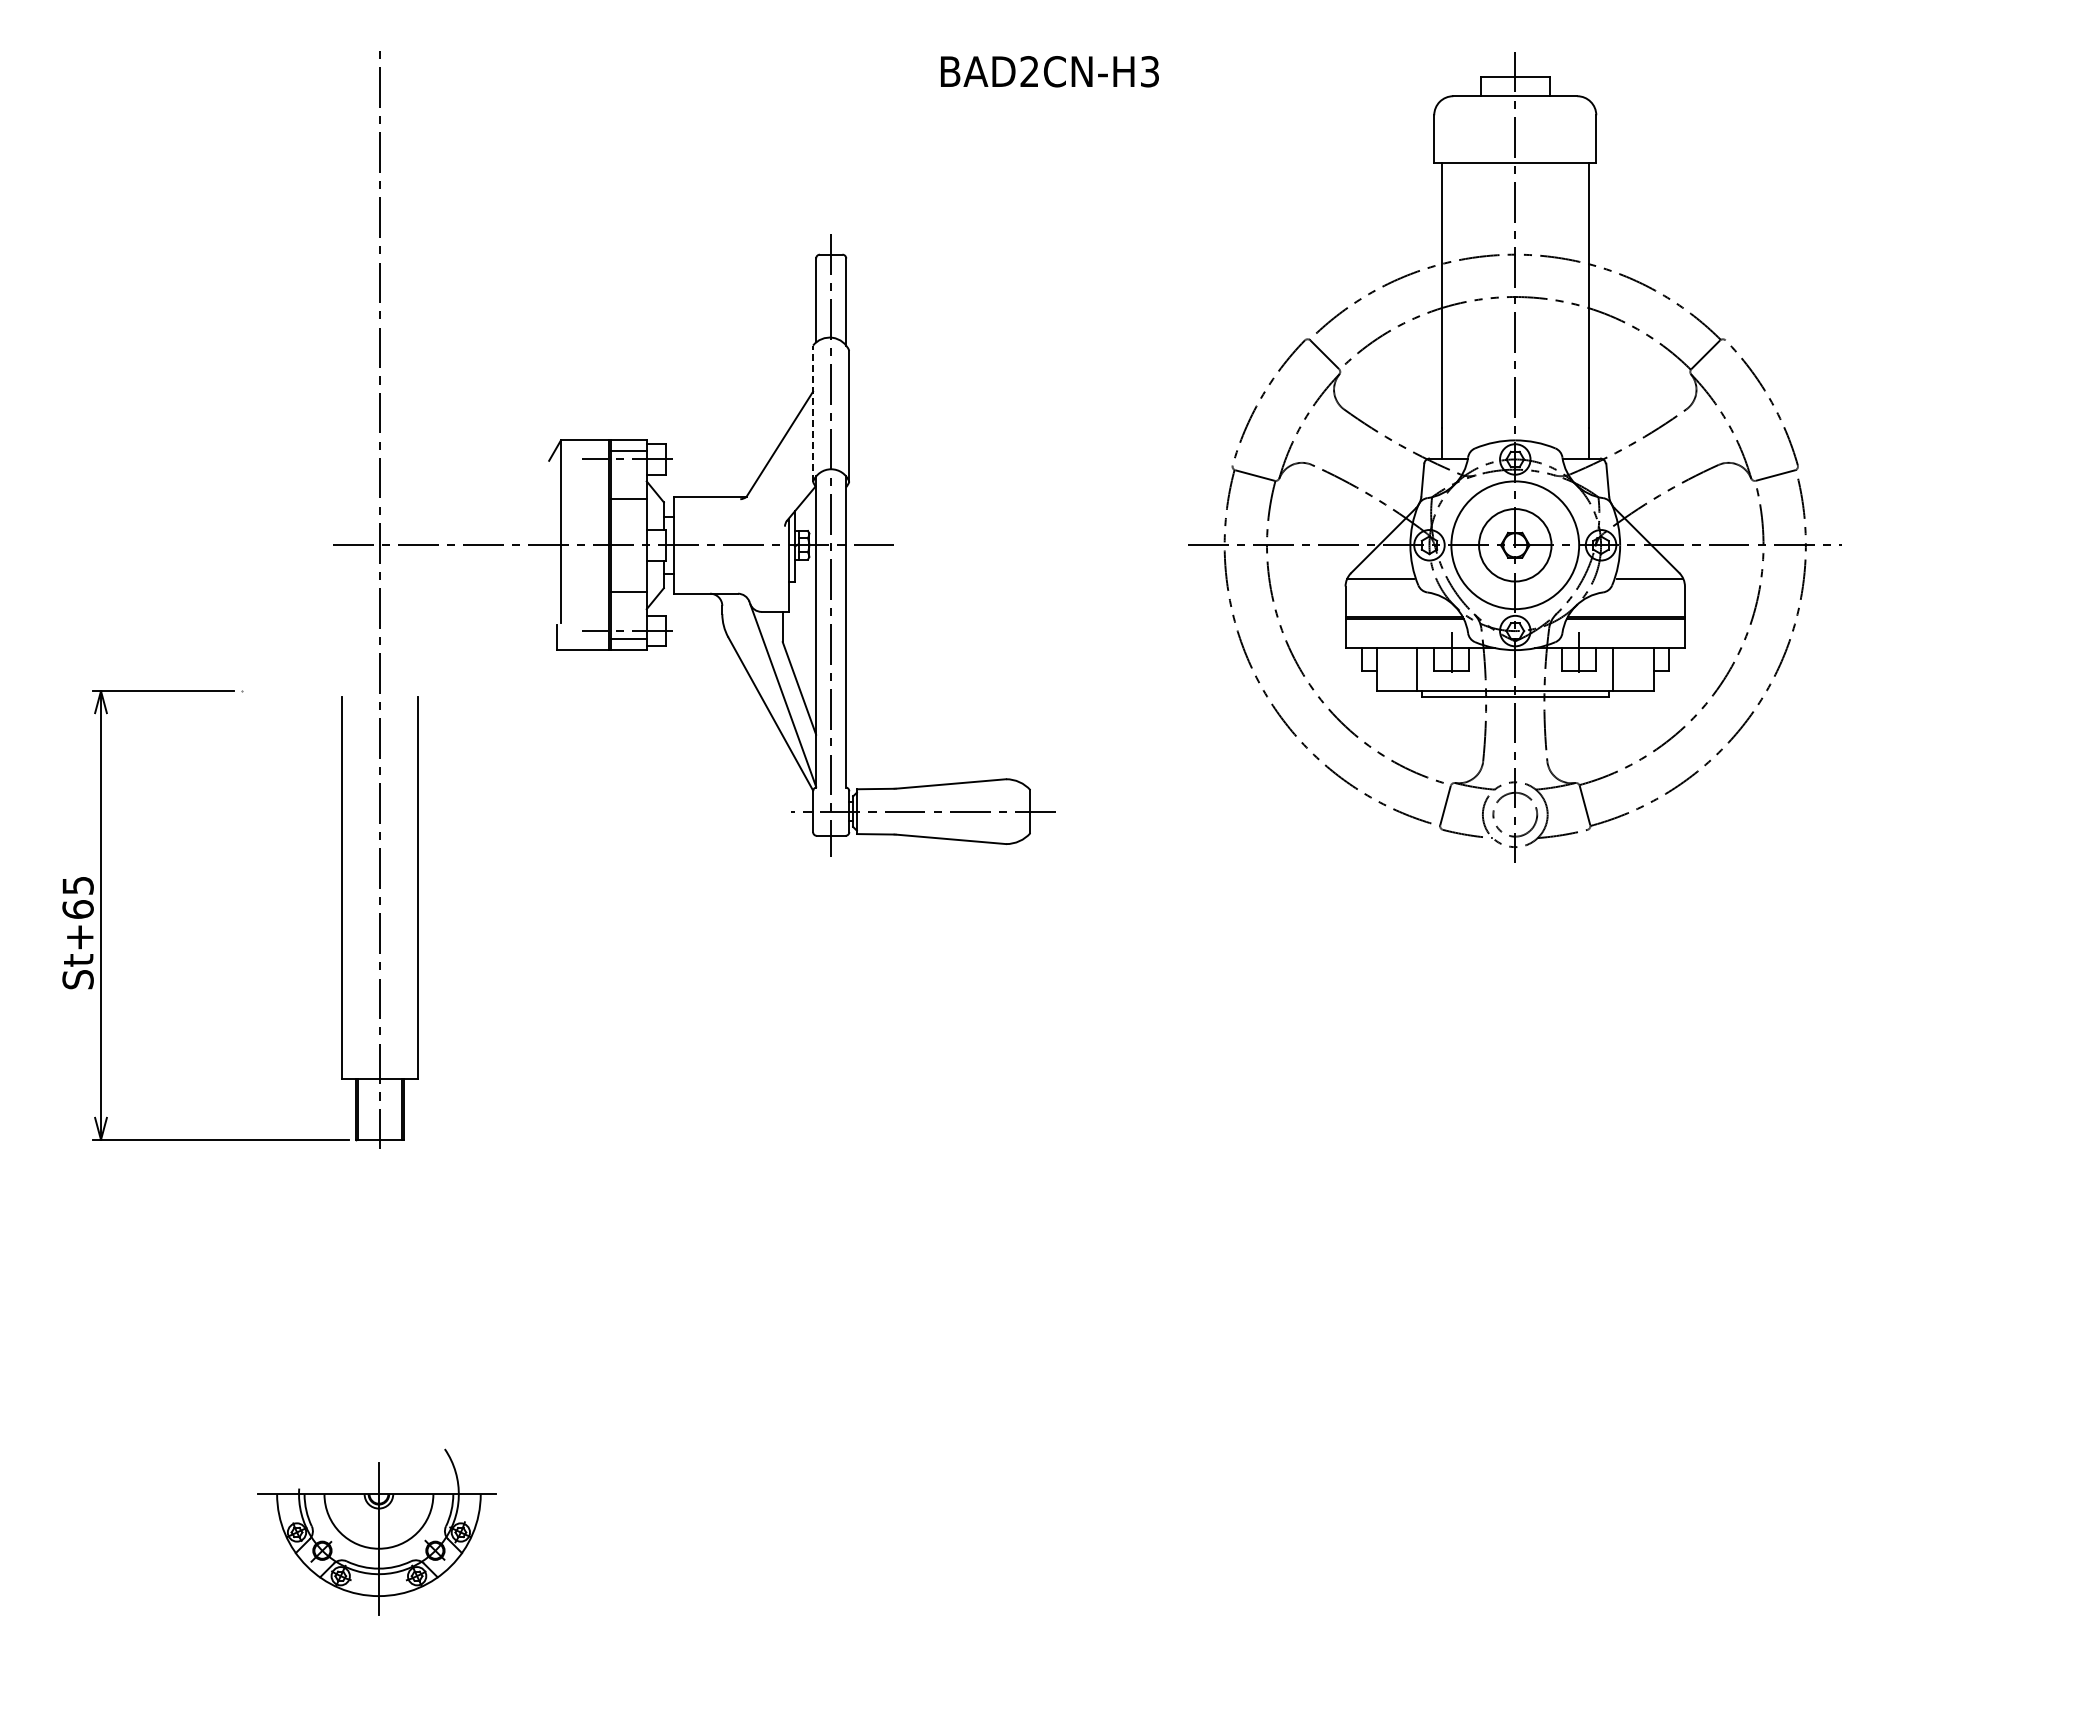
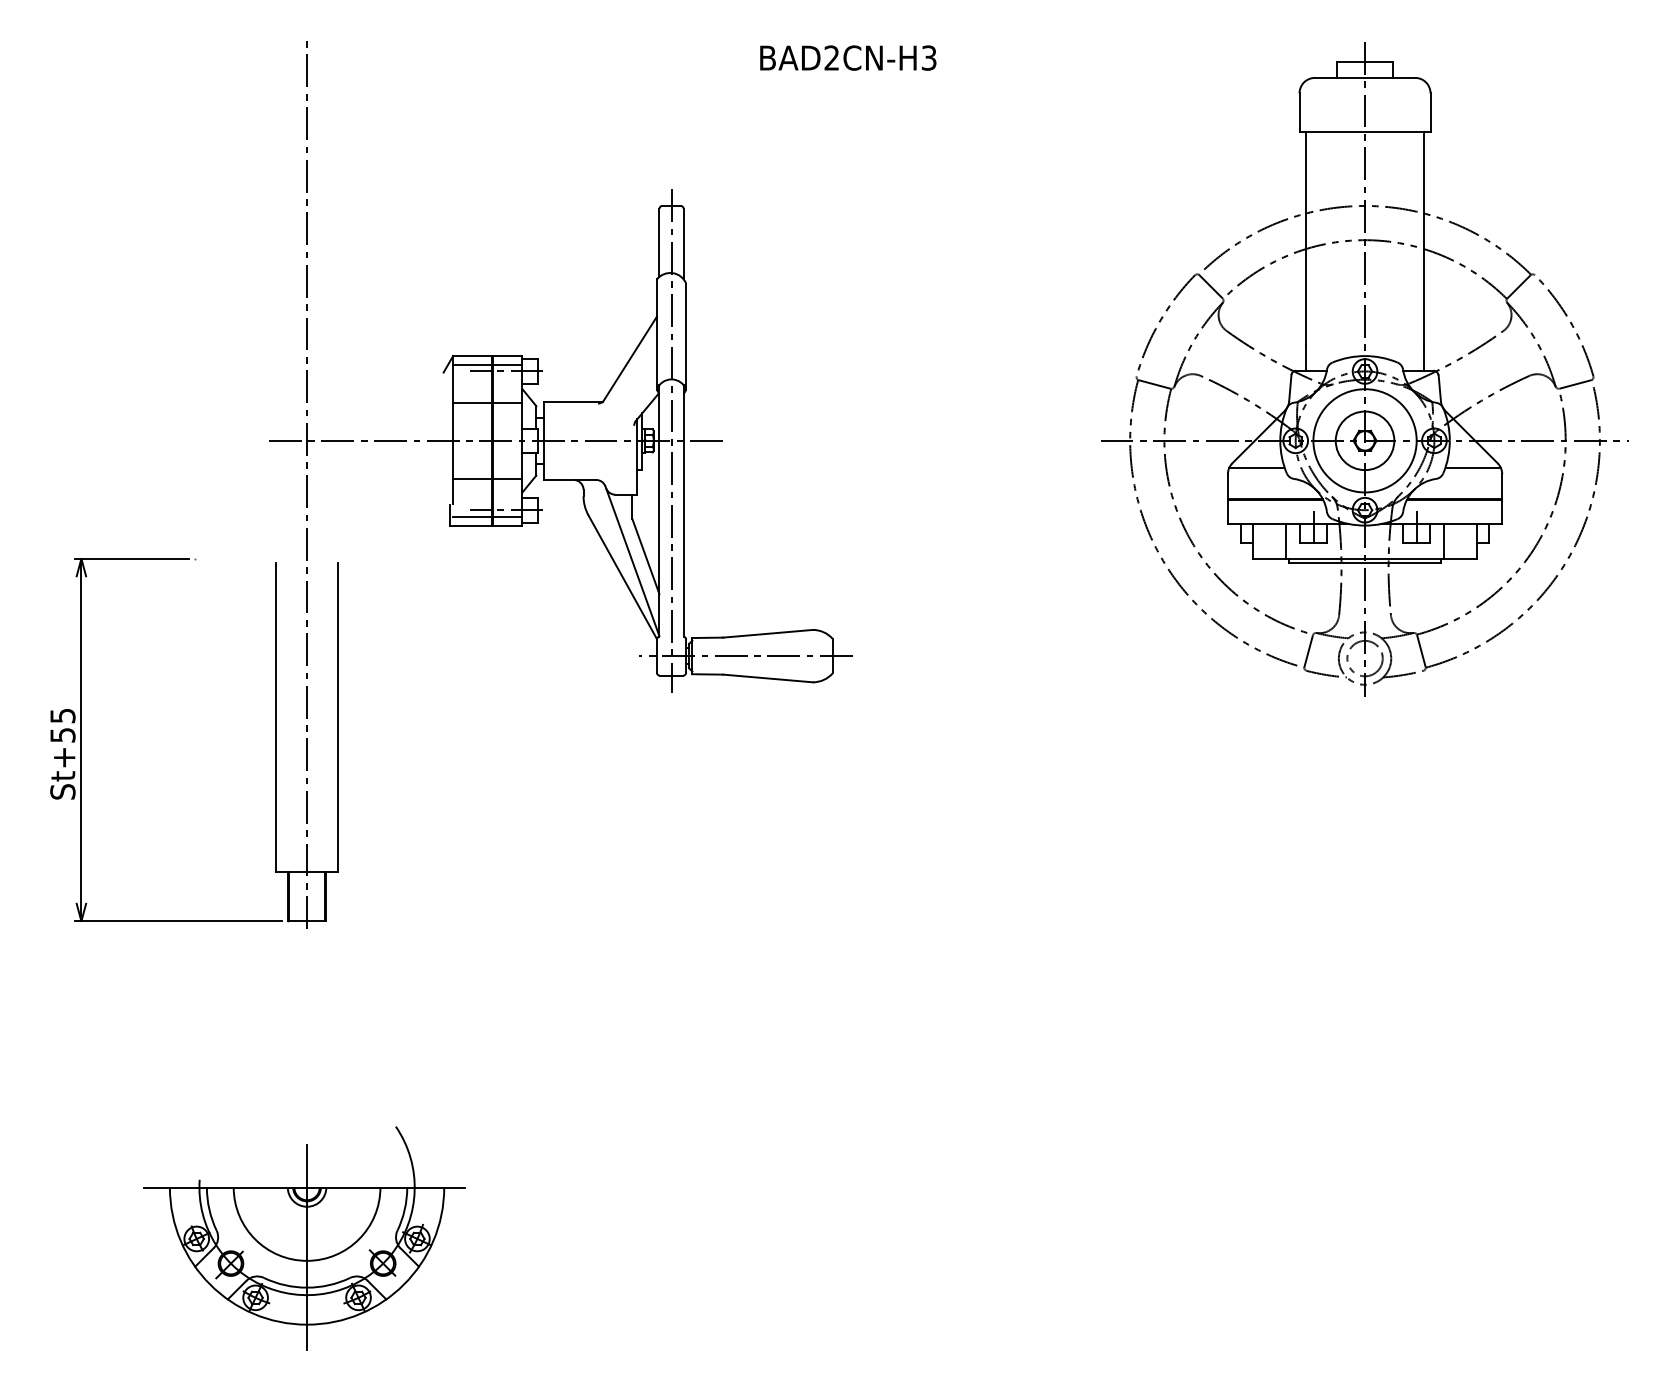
line: (813, 413) -> (657, 334), dashed -> solid
line: (584, 451) -> (472, 365), added
part: (1514, 457) -> (1364, 369), moved
line: (584, 498) -> (472, 403), added
line: (584, 592) -> (472, 478), added
line: (584, 639) -> (472, 516), added
text: (77, 909) -> (62, 735), St+65 -> St+55
part: (376, 1531) -> (304, 1237), size x1.67

